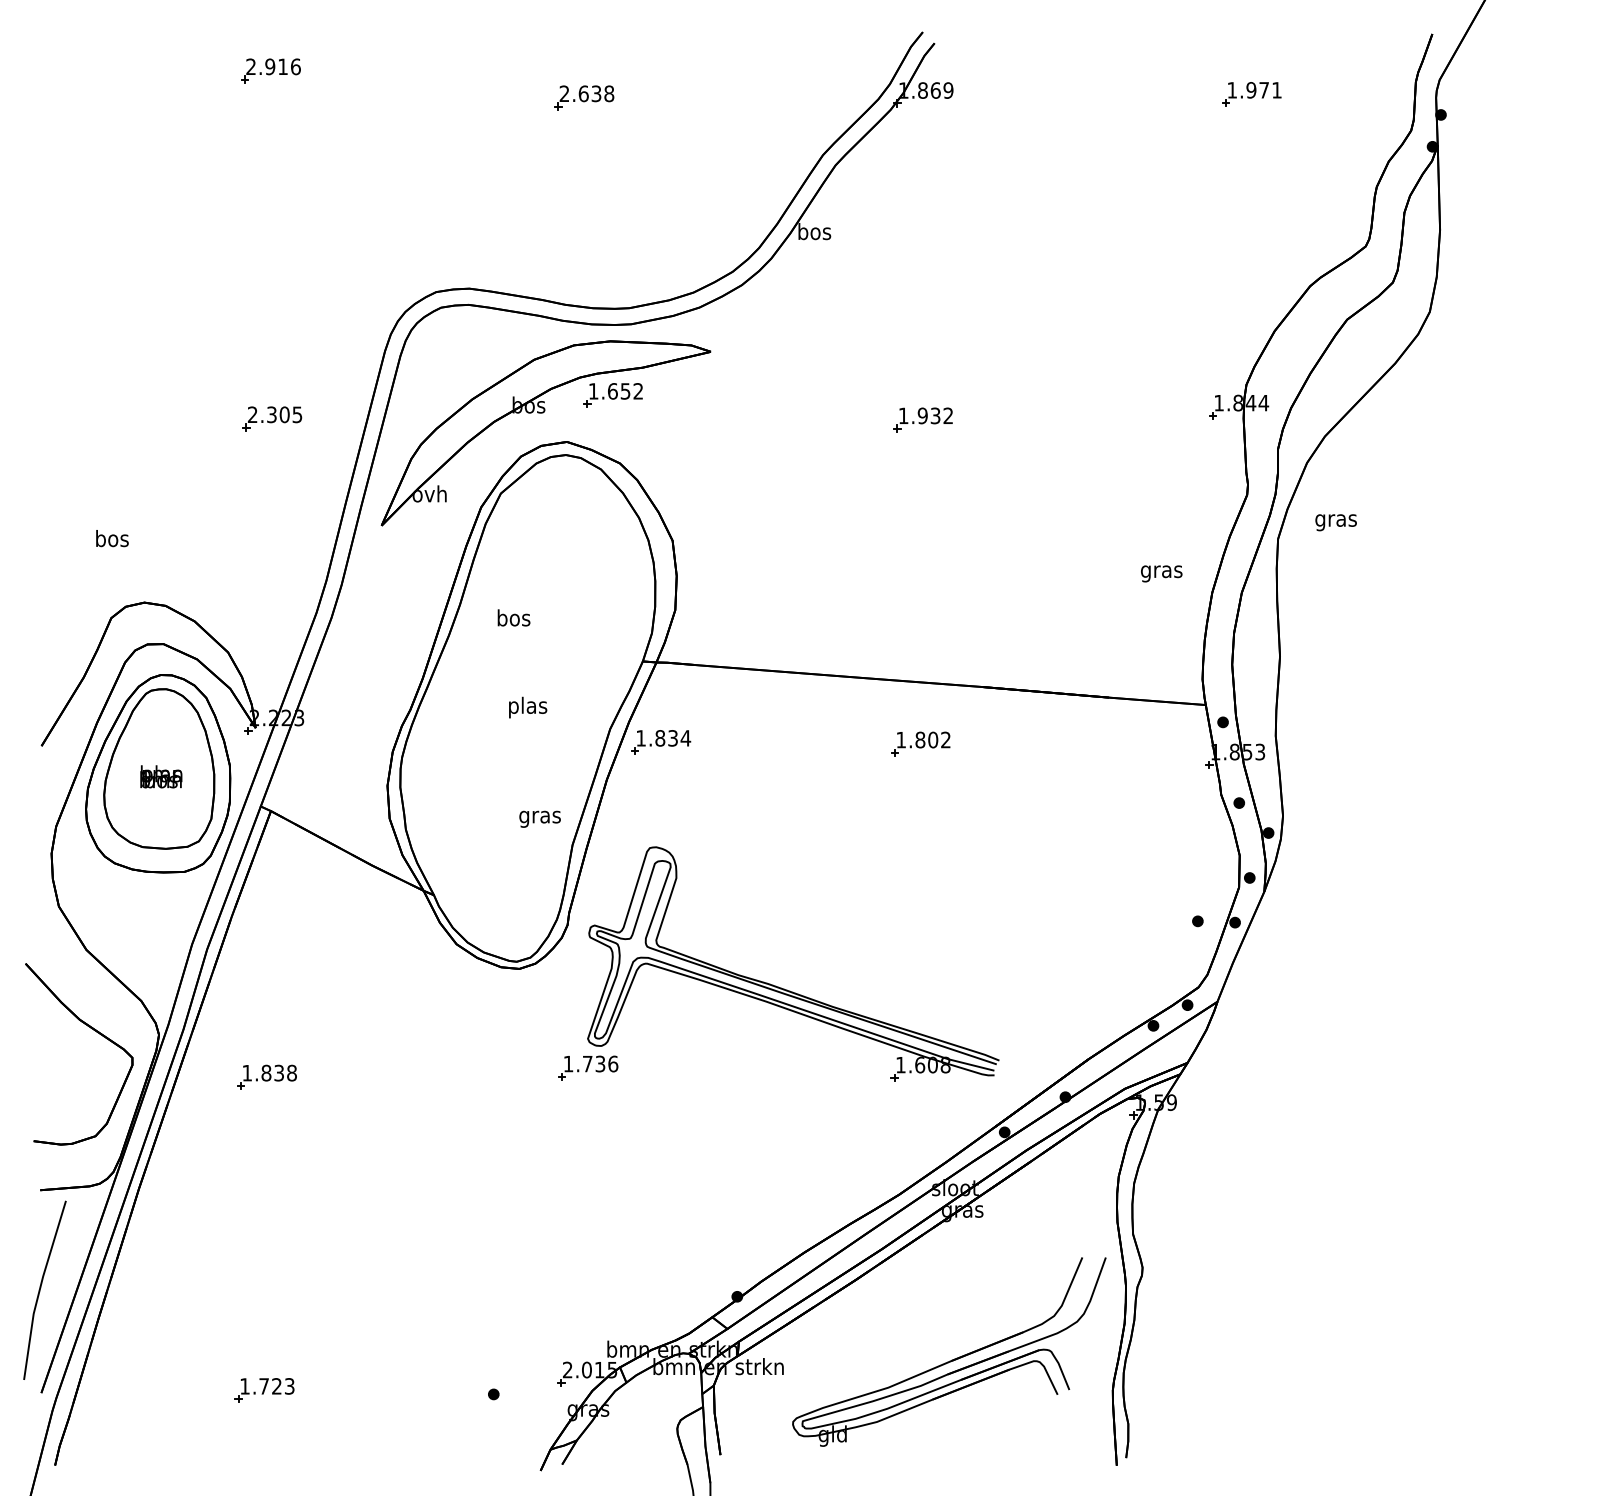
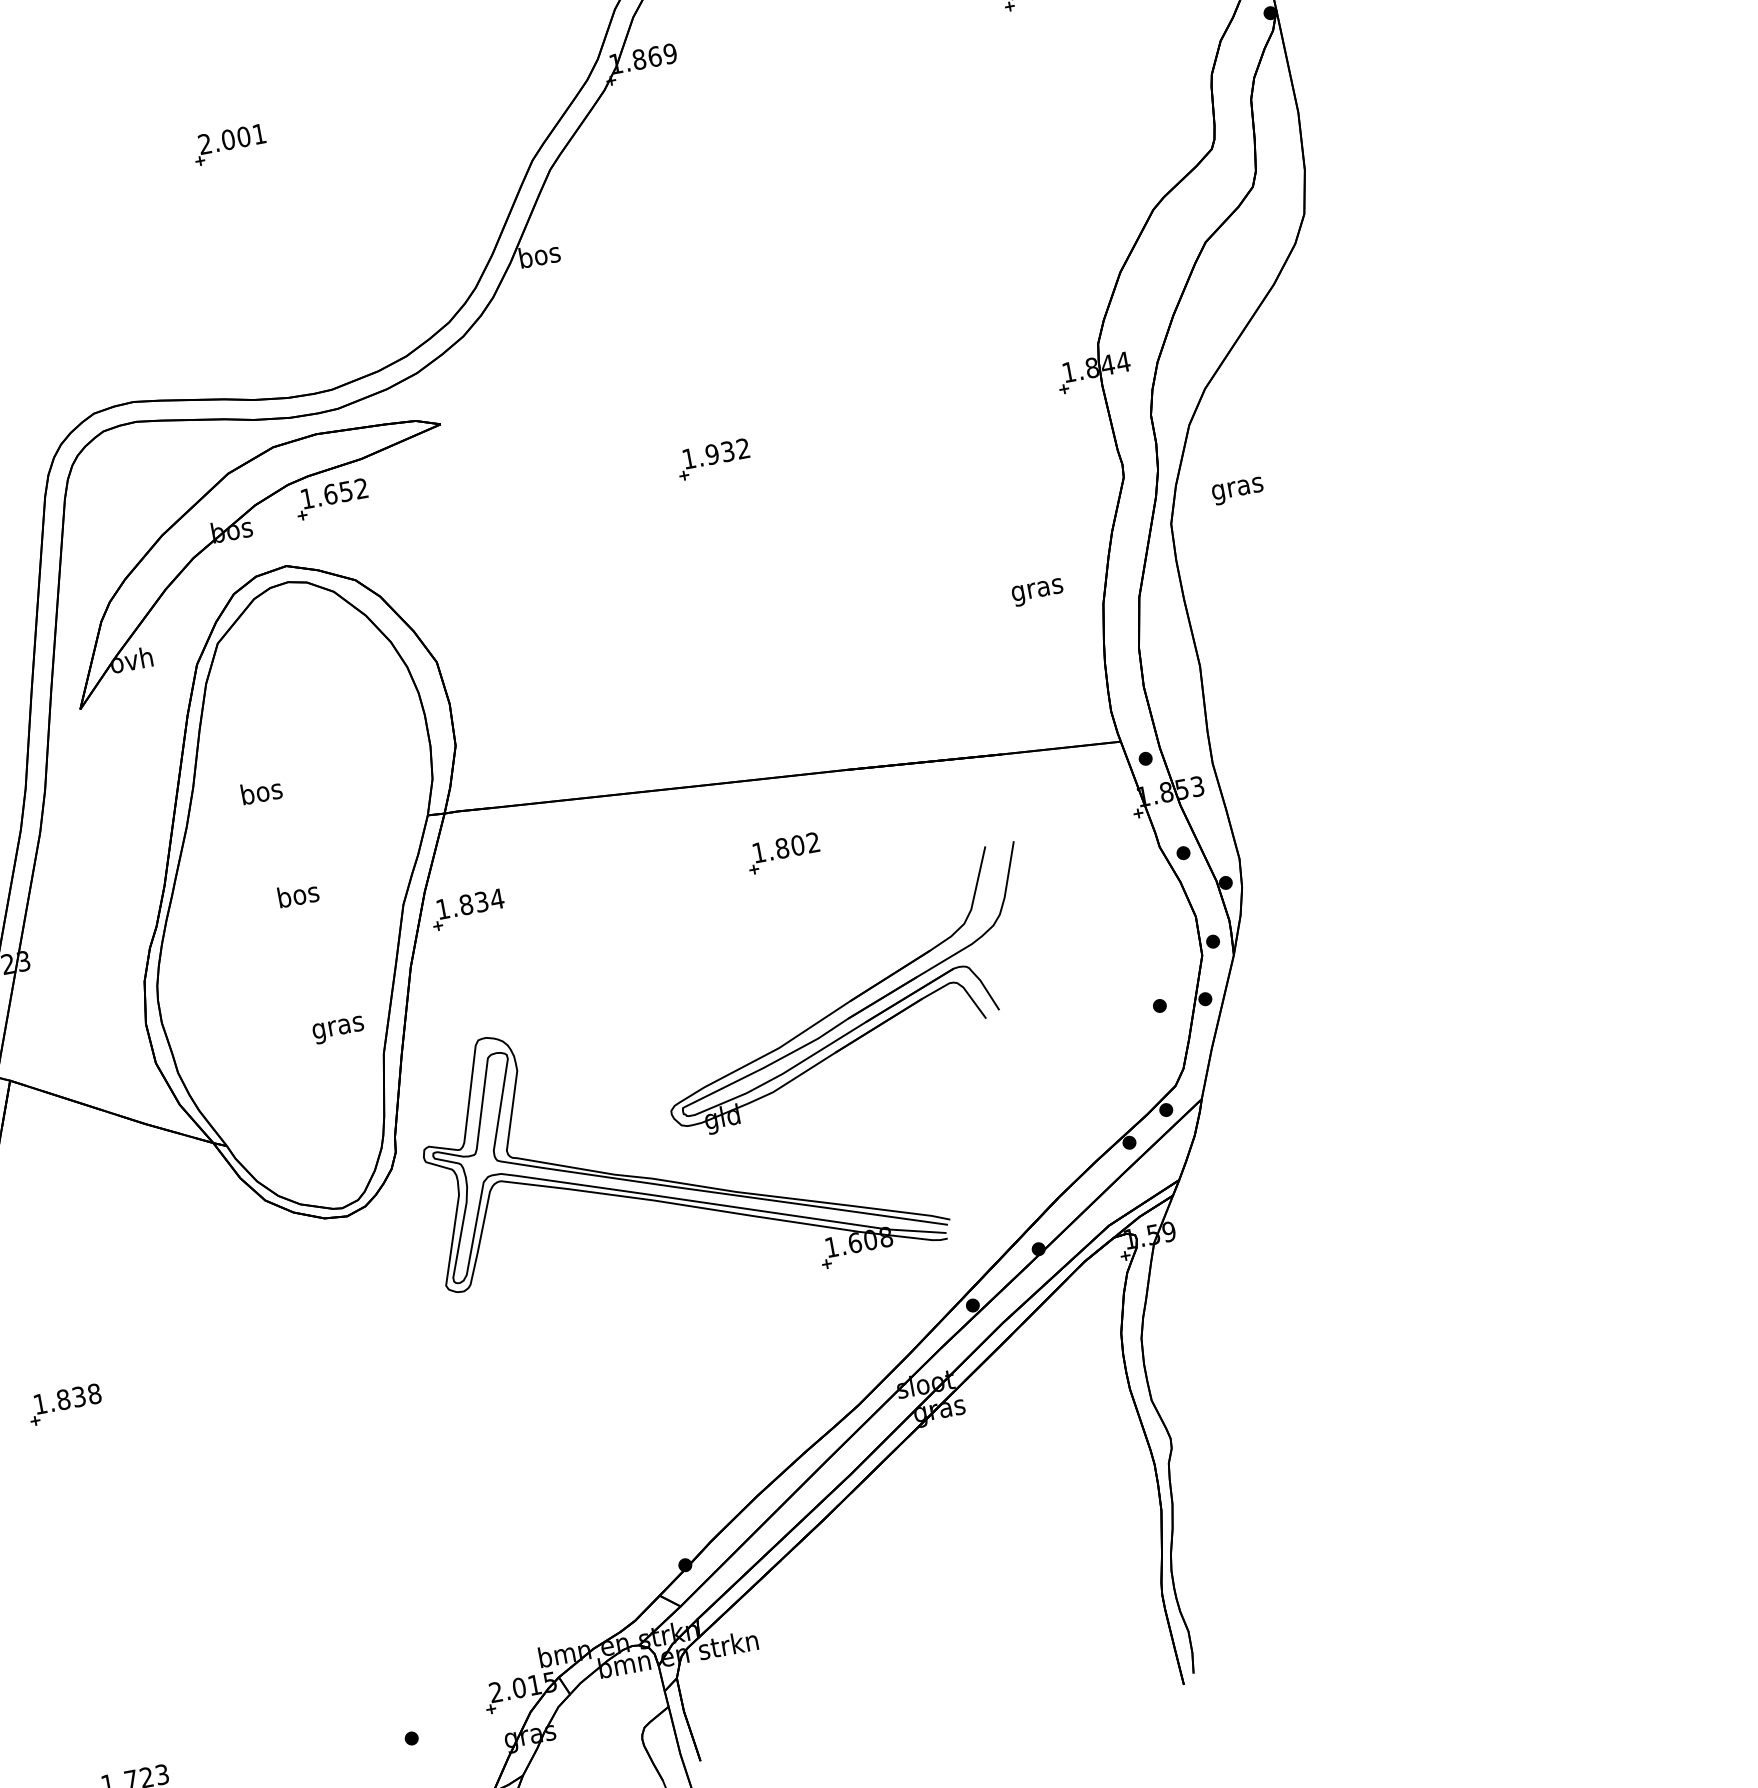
text: (596, 93) -> (243, 136), 2.638 -> 2.001
text: (528, 707) -> (299, 897), plas -> bos
part: (588, 1067) -> (453, 1320), removed
part: (951, 1359) -> (849, 999), moved

